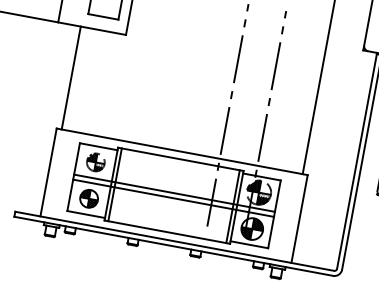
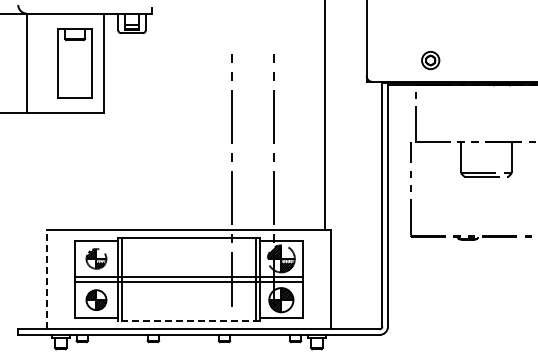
line: (71, 78) -> (52, 171), removed
line: (48, 172) -> (46, 279), solid -> dashed
line: (166, 231) -> (188, 320), solid -> dashed

